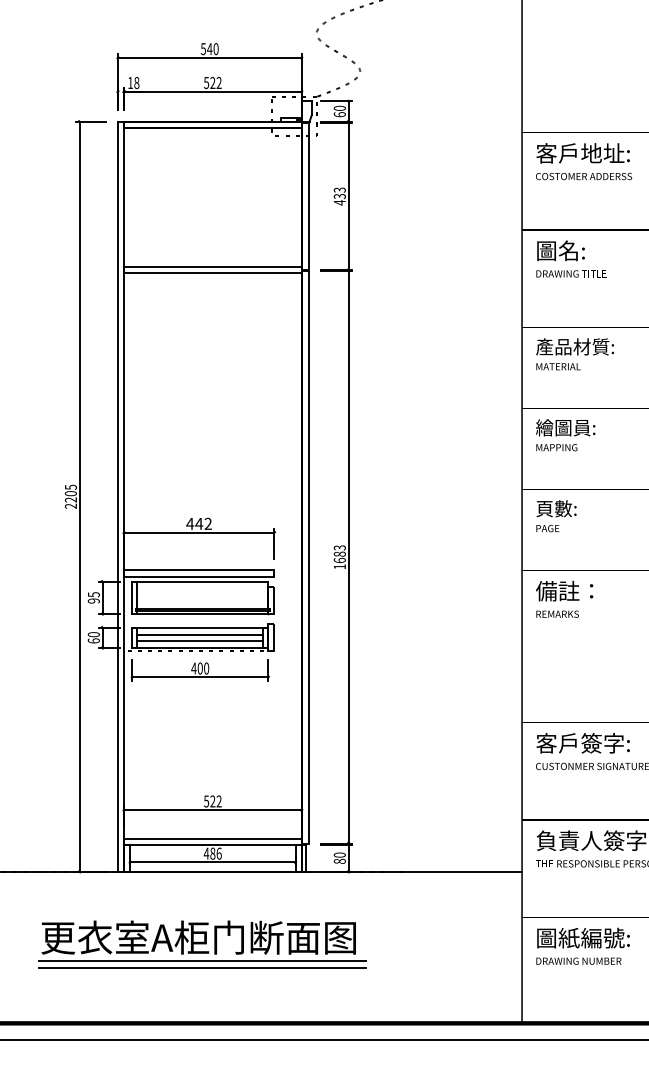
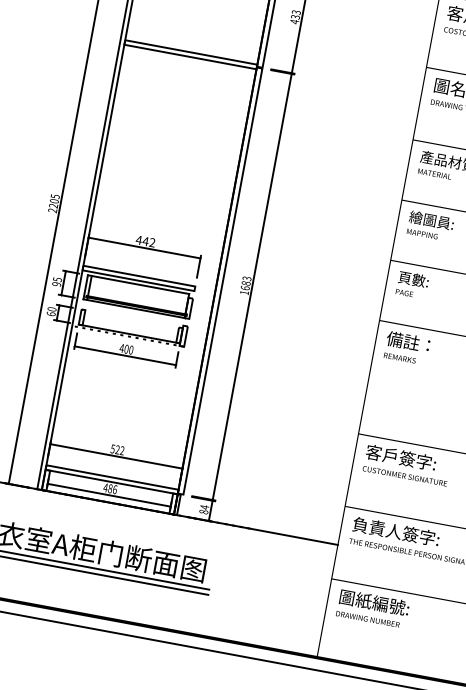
line: (200, 627) -> (132, 318), removed
line: (200, 635) -> (131, 324), removed
line: (200, 640) -> (130, 328), removed
text: (339, 854) -> (204, 506), 80 -> 84

